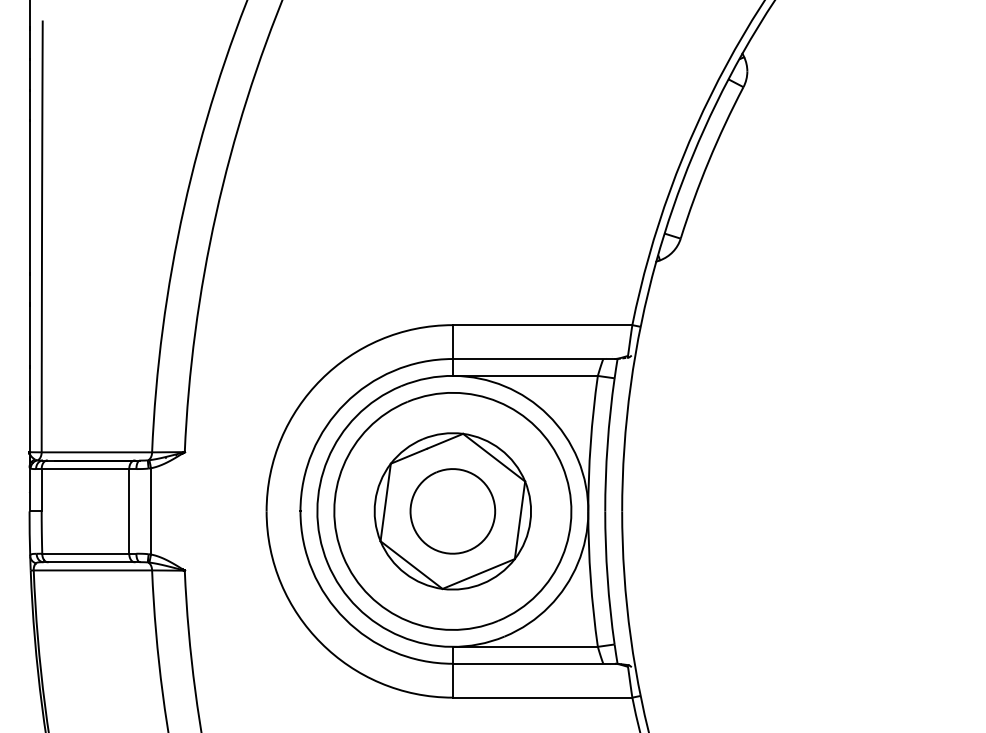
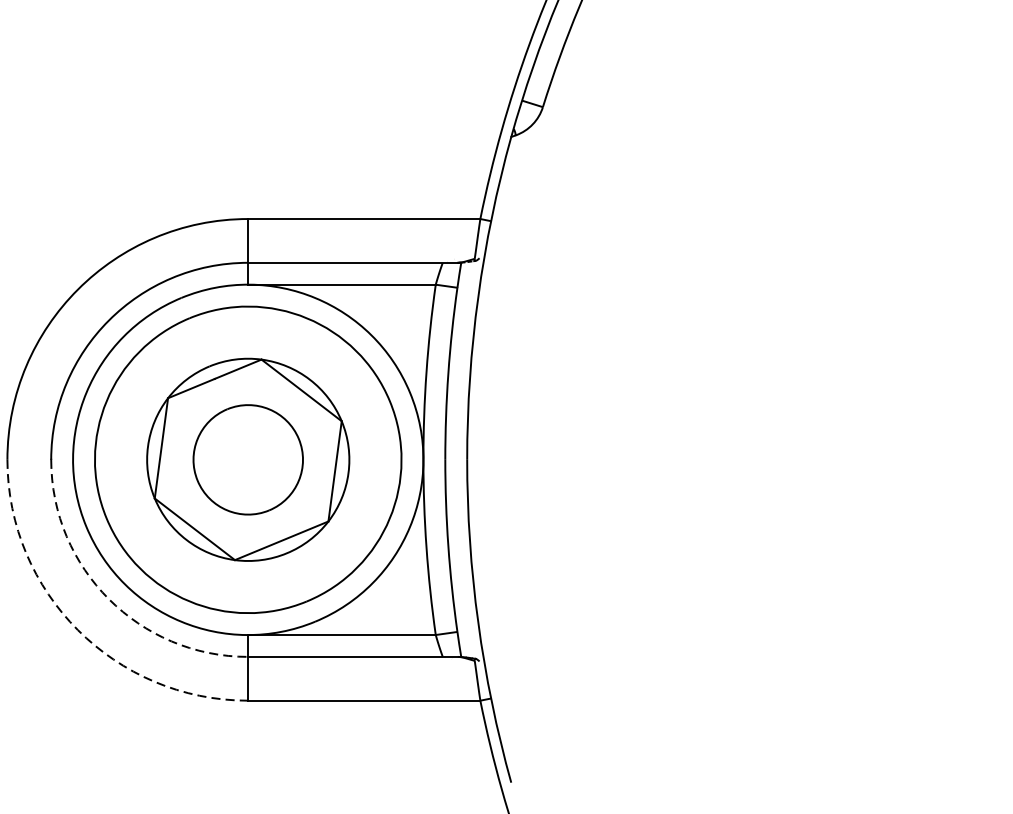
arc: (345, 619) -> (109, 599), solid -> dashed
arc: (321, 643) -> (78, 630), solid -> dashed

